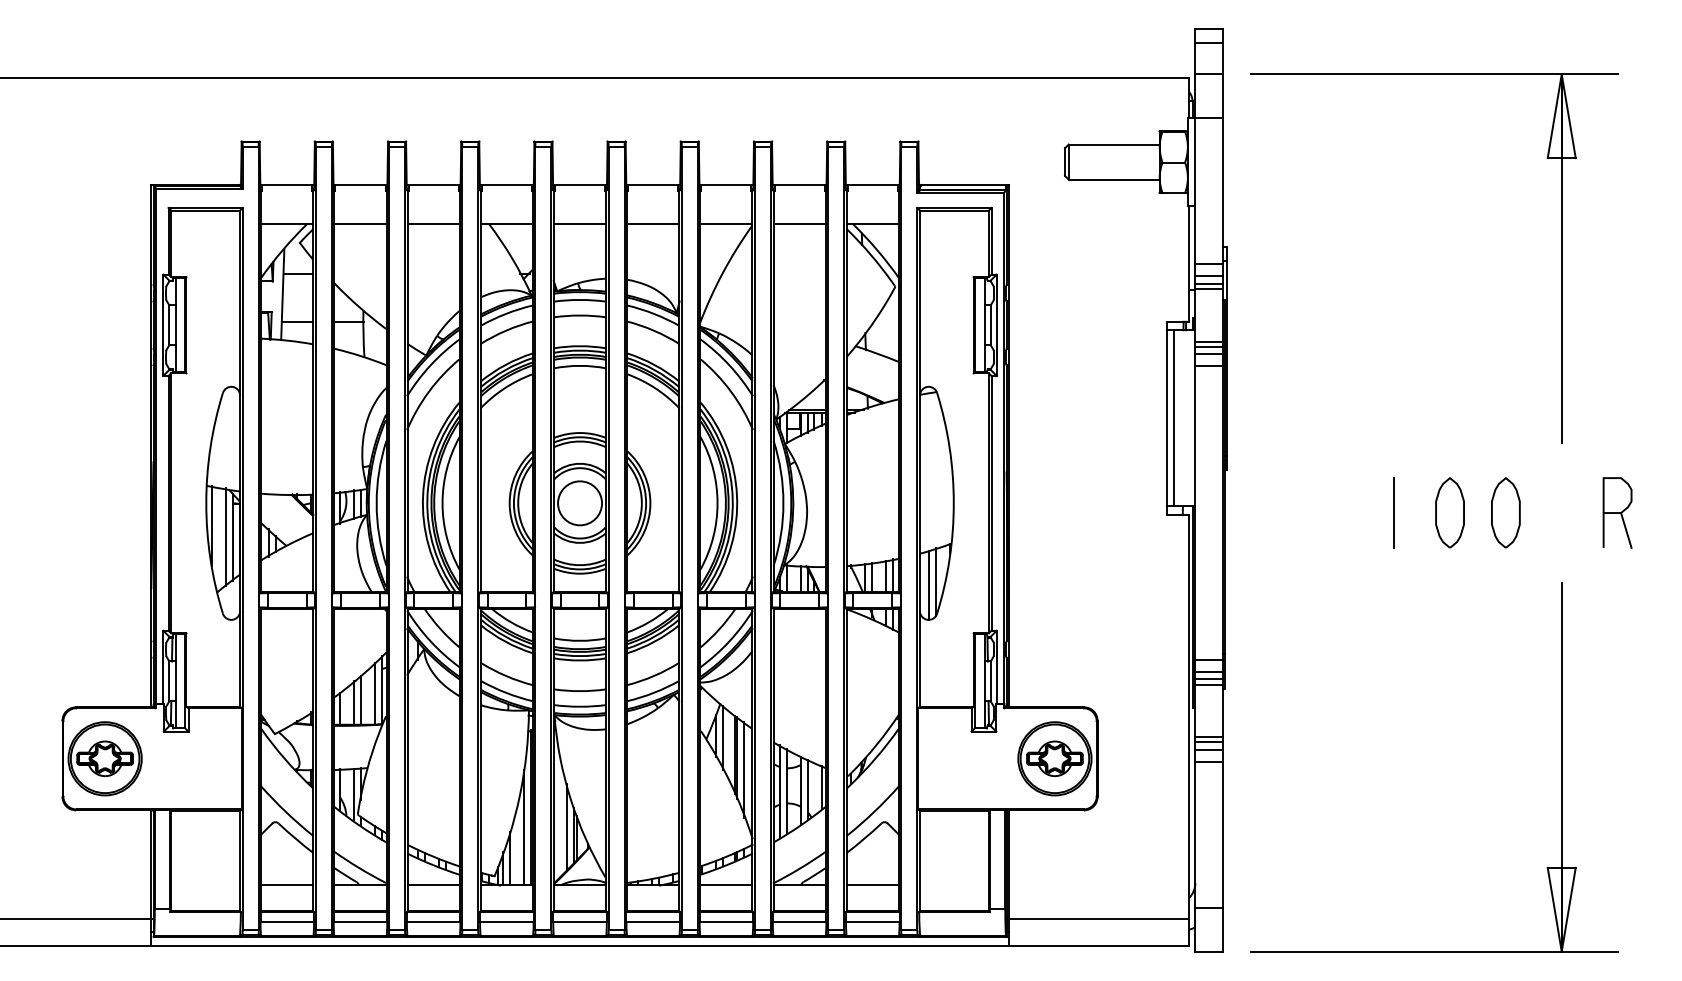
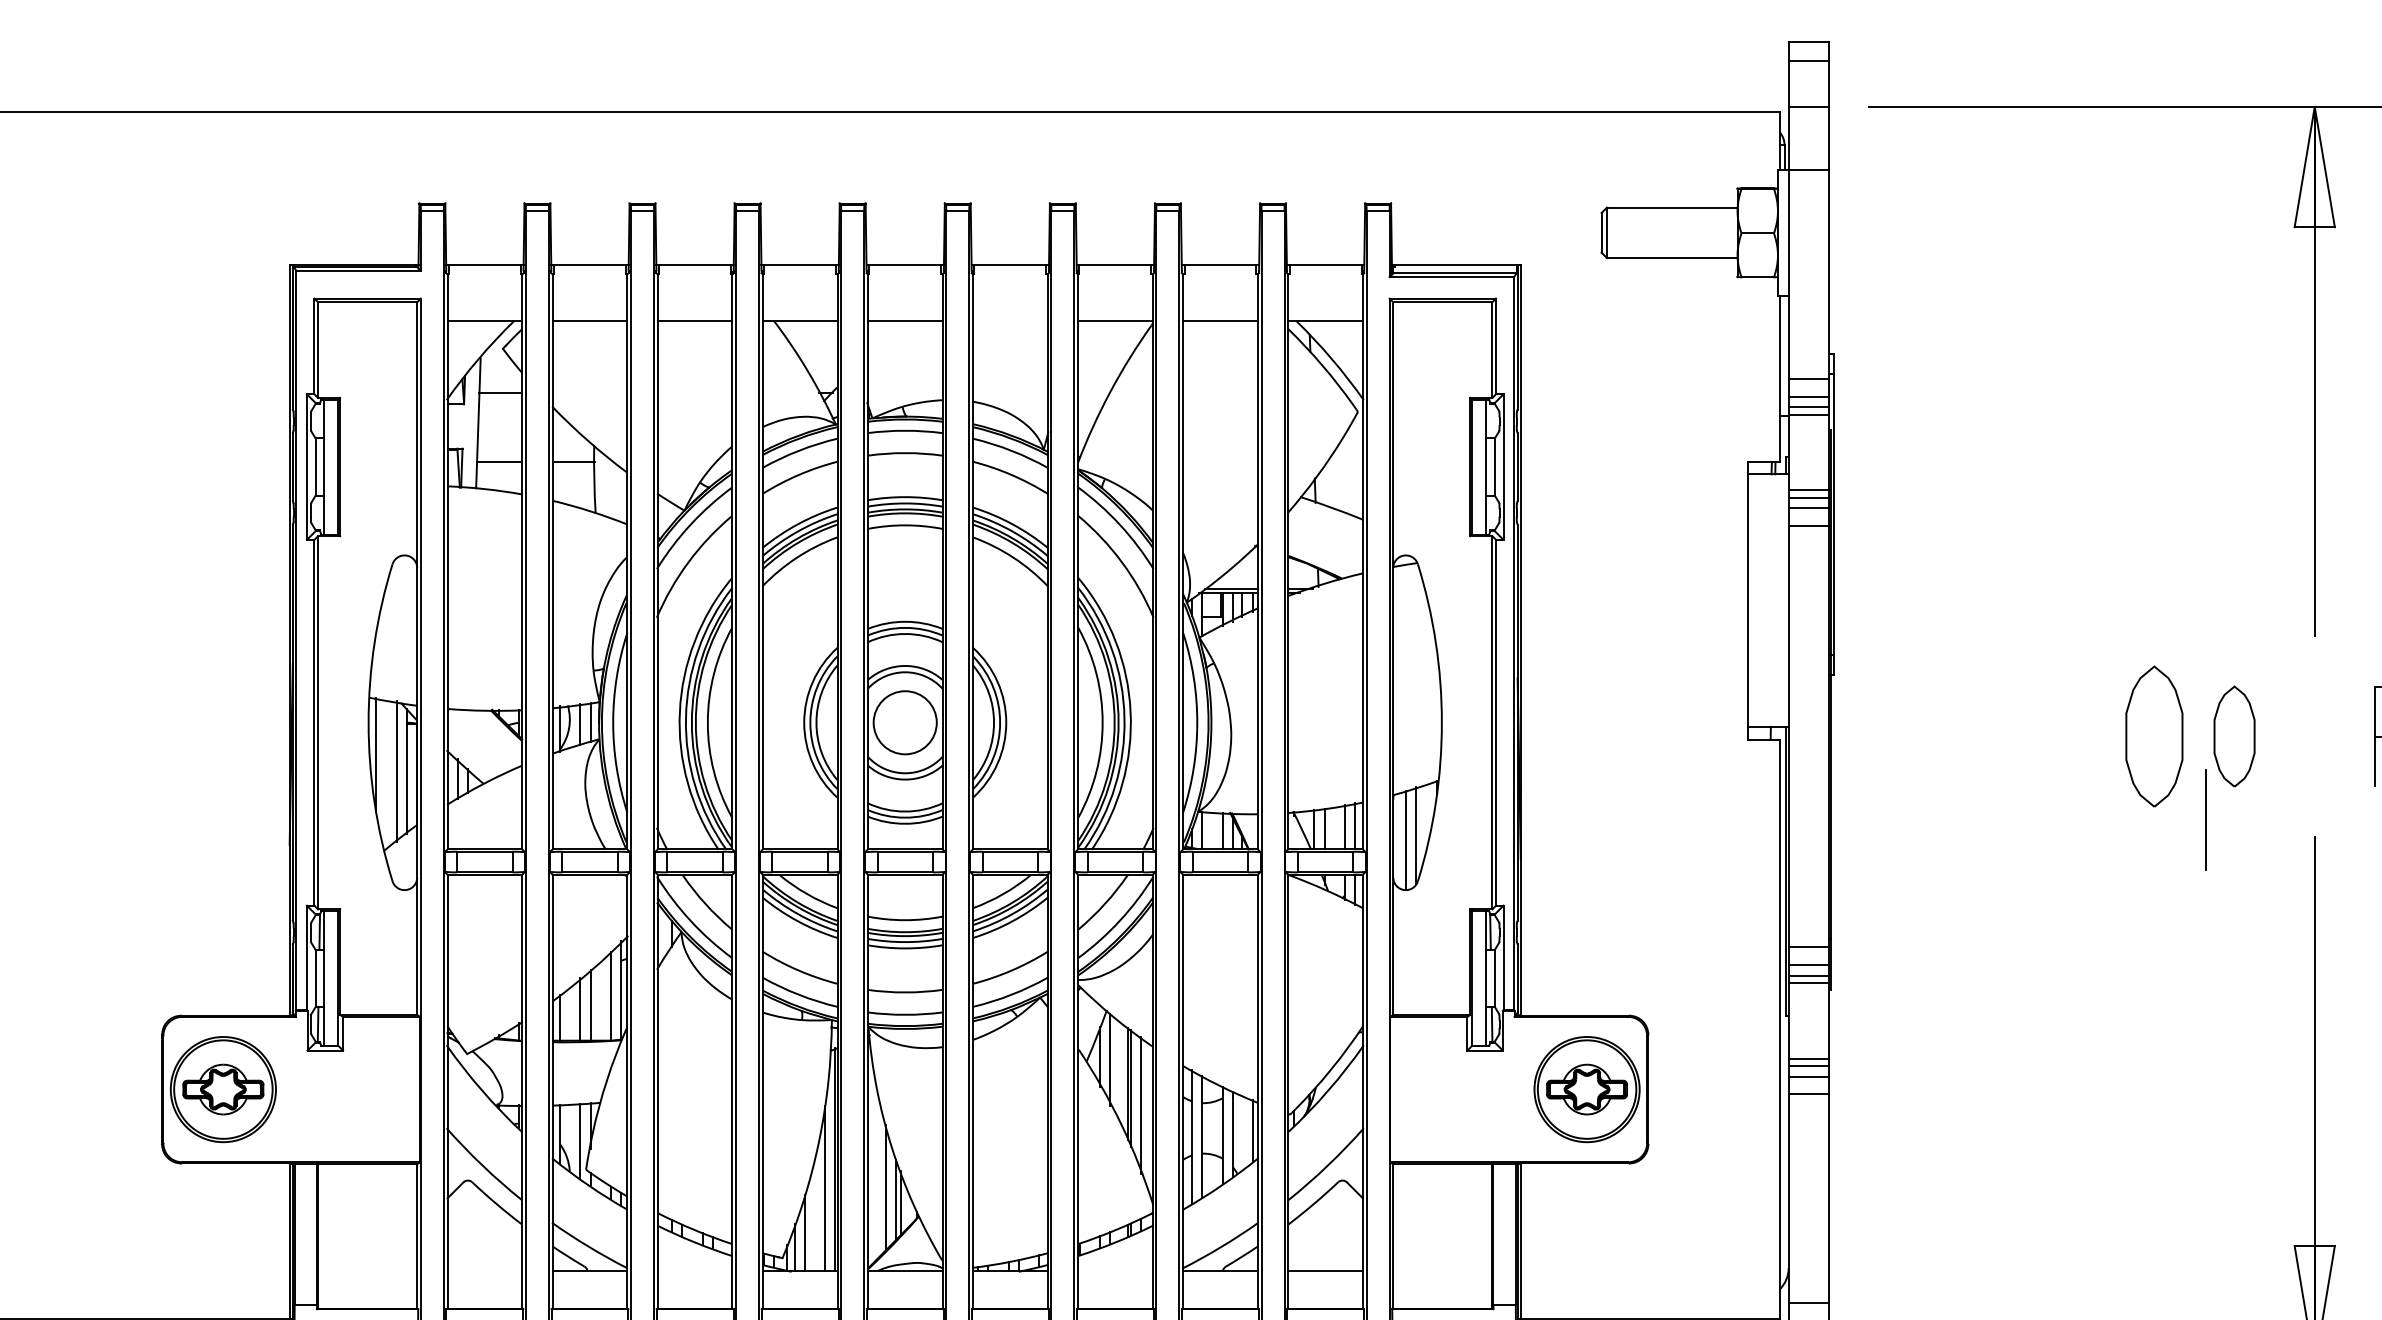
line: (653, 223) -> (1010, 320), removed
line: (1174, 418) -> (1758, 600), removed
line: (1393, 512) -> (2205, 819), moved
part: (1449, 512) -> (2153, 735), size x1.4
line: (287, 884) -> (485, 1270), removed
line: (433, 884) -> (694, 1270), removed
line: (726, 884) -> (1115, 1270), removed

